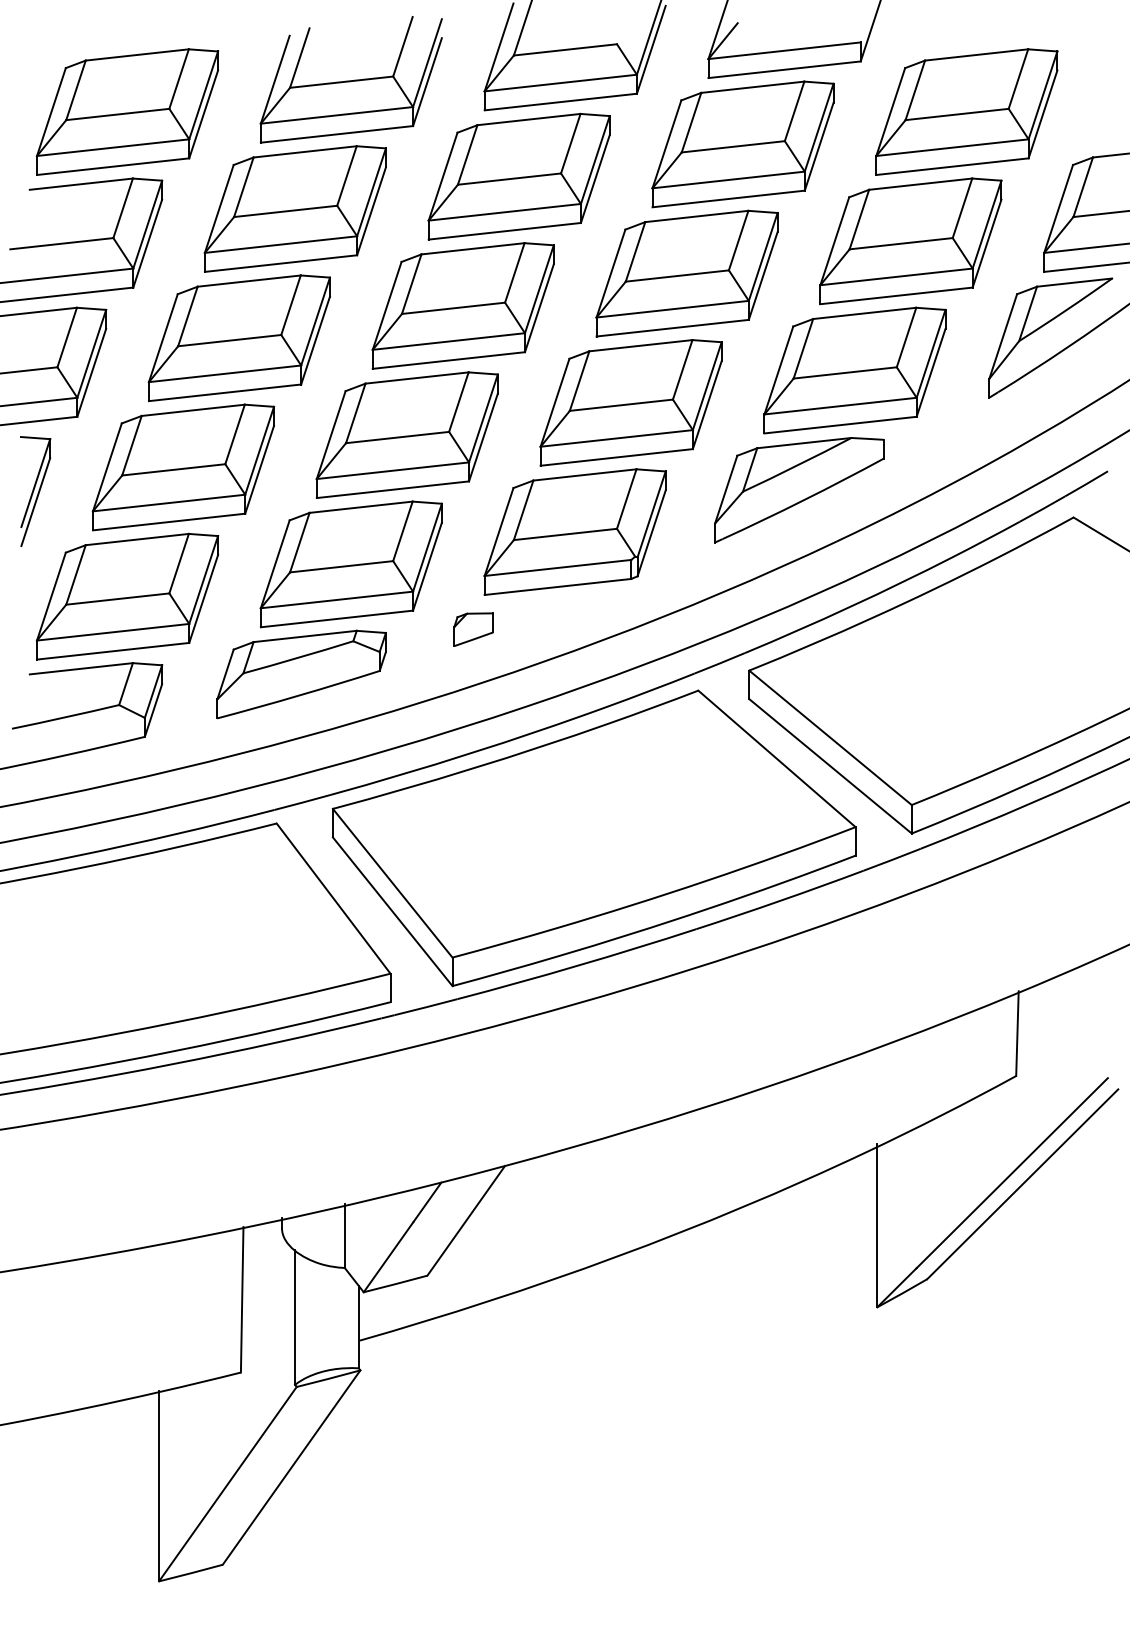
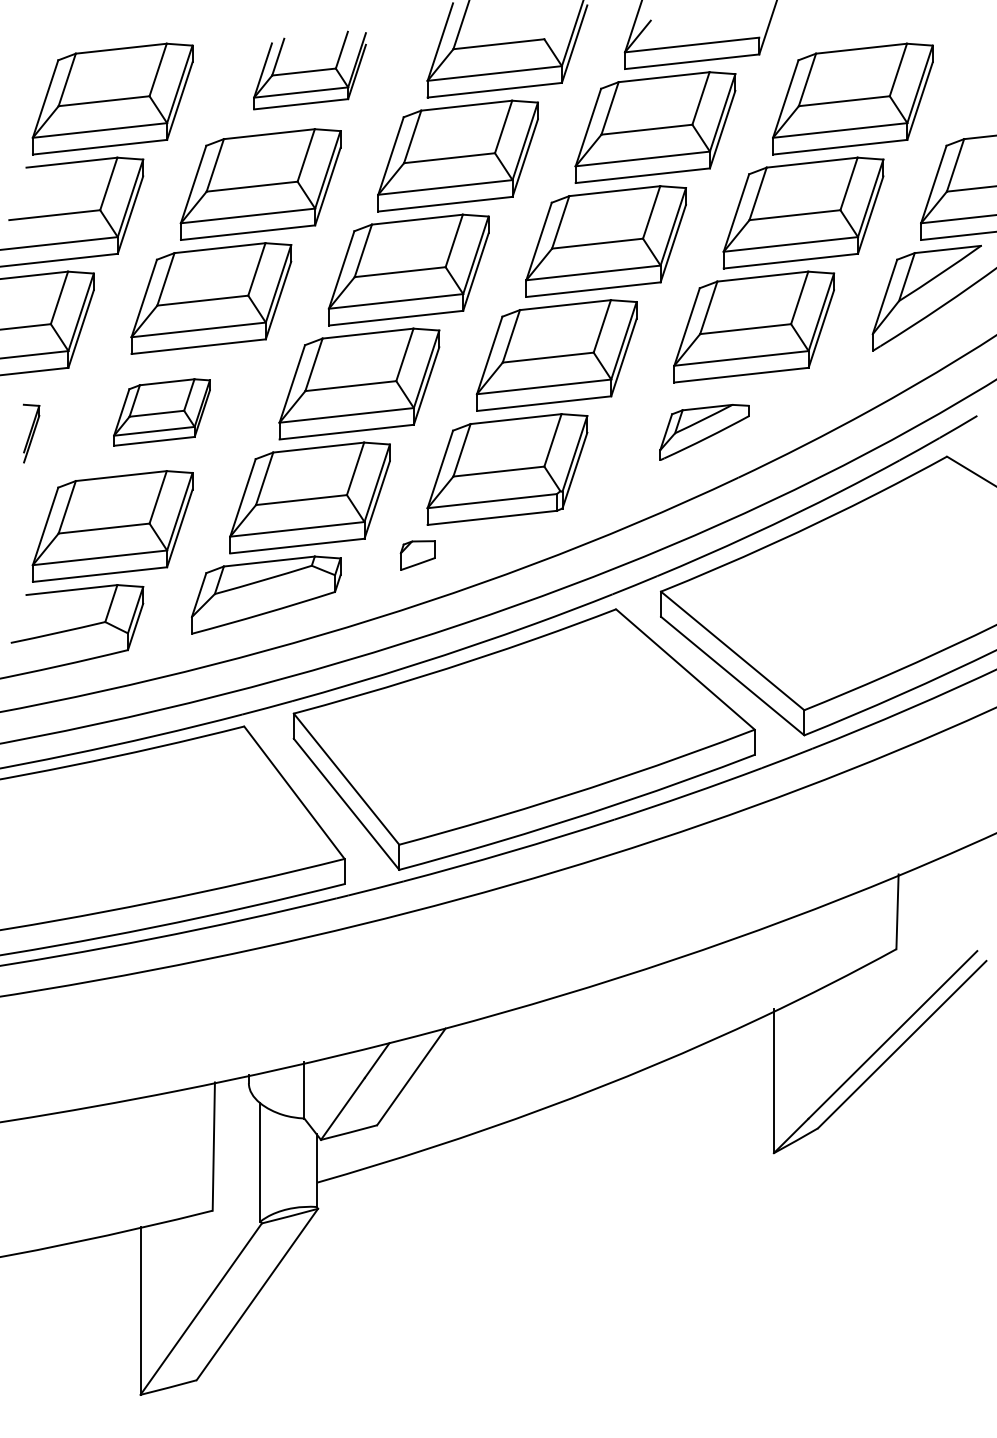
part: (350, 79) -> (309, 70), size x0.7
part: (182, 467) -> (161, 412), size x0.6
part: (798, 490) -> (704, 432), size x0.6
part: (35, 491) -> (31, 433), size x0.6

